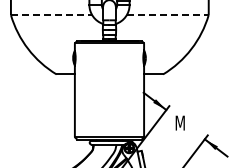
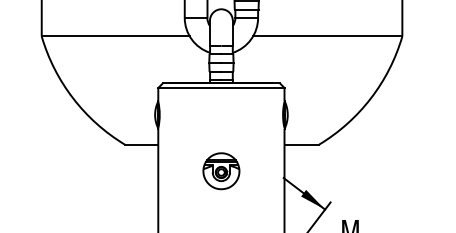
line: (51, 15) -> (115, 37), dashed -> solid
line: (167, 15) -> (327, 37), dashed -> solid
part: (109, 88) -> (221, 170), added

